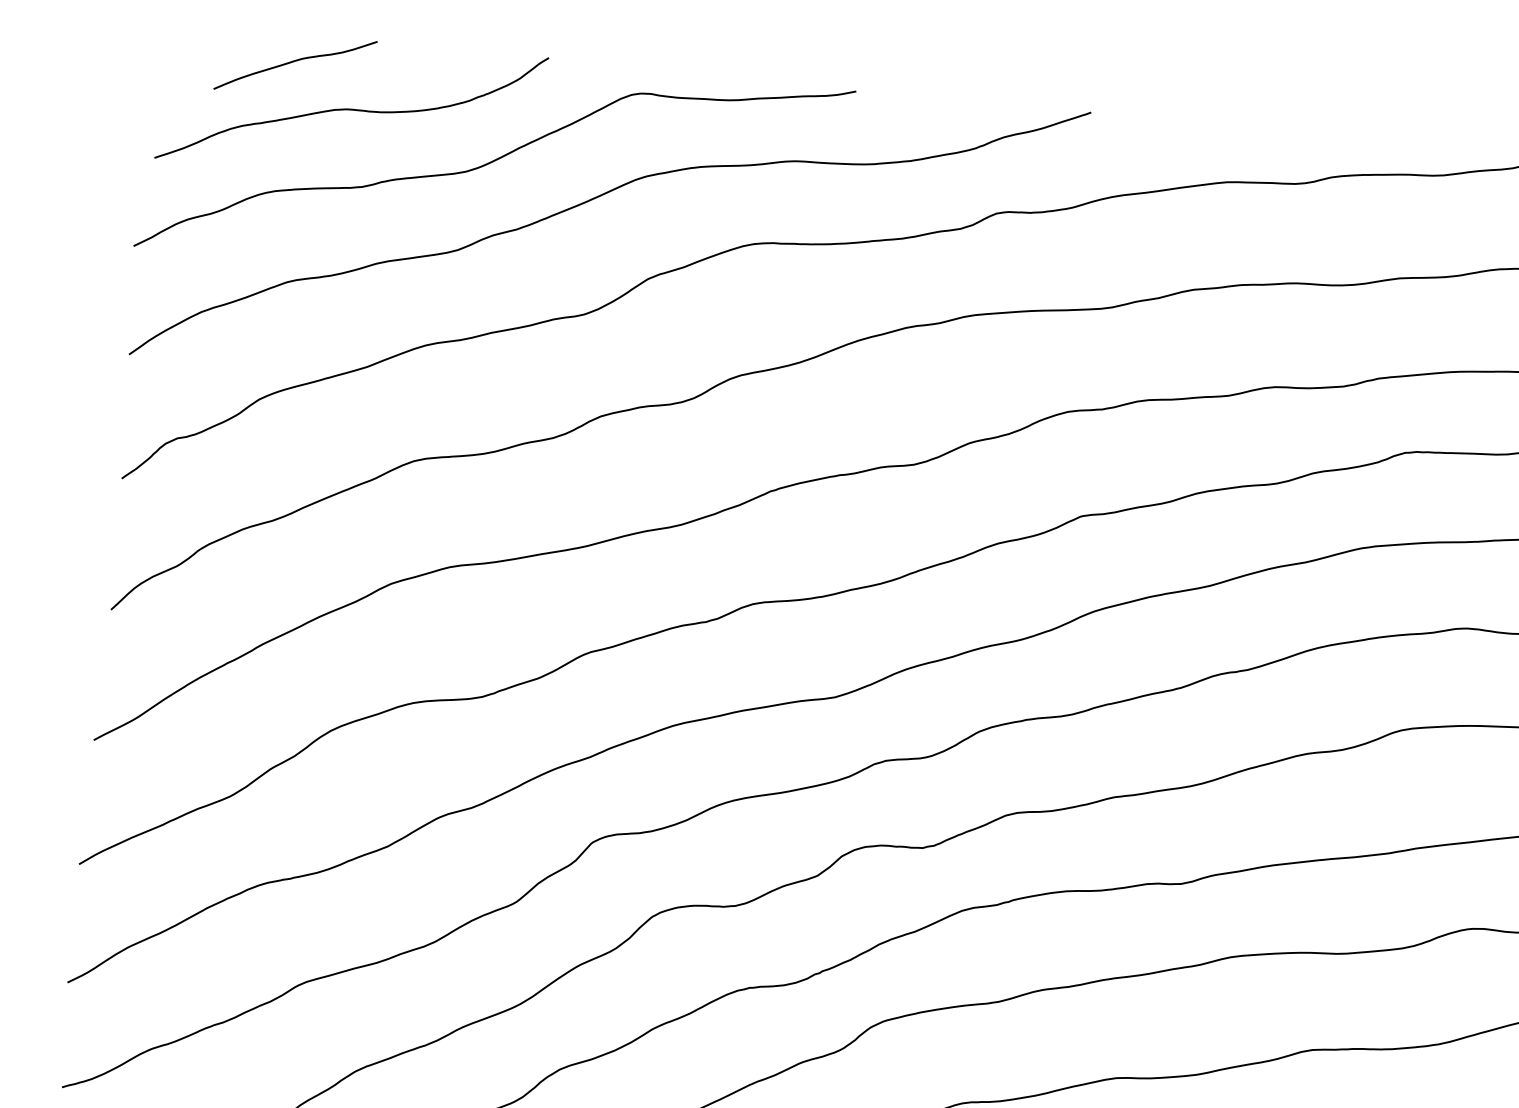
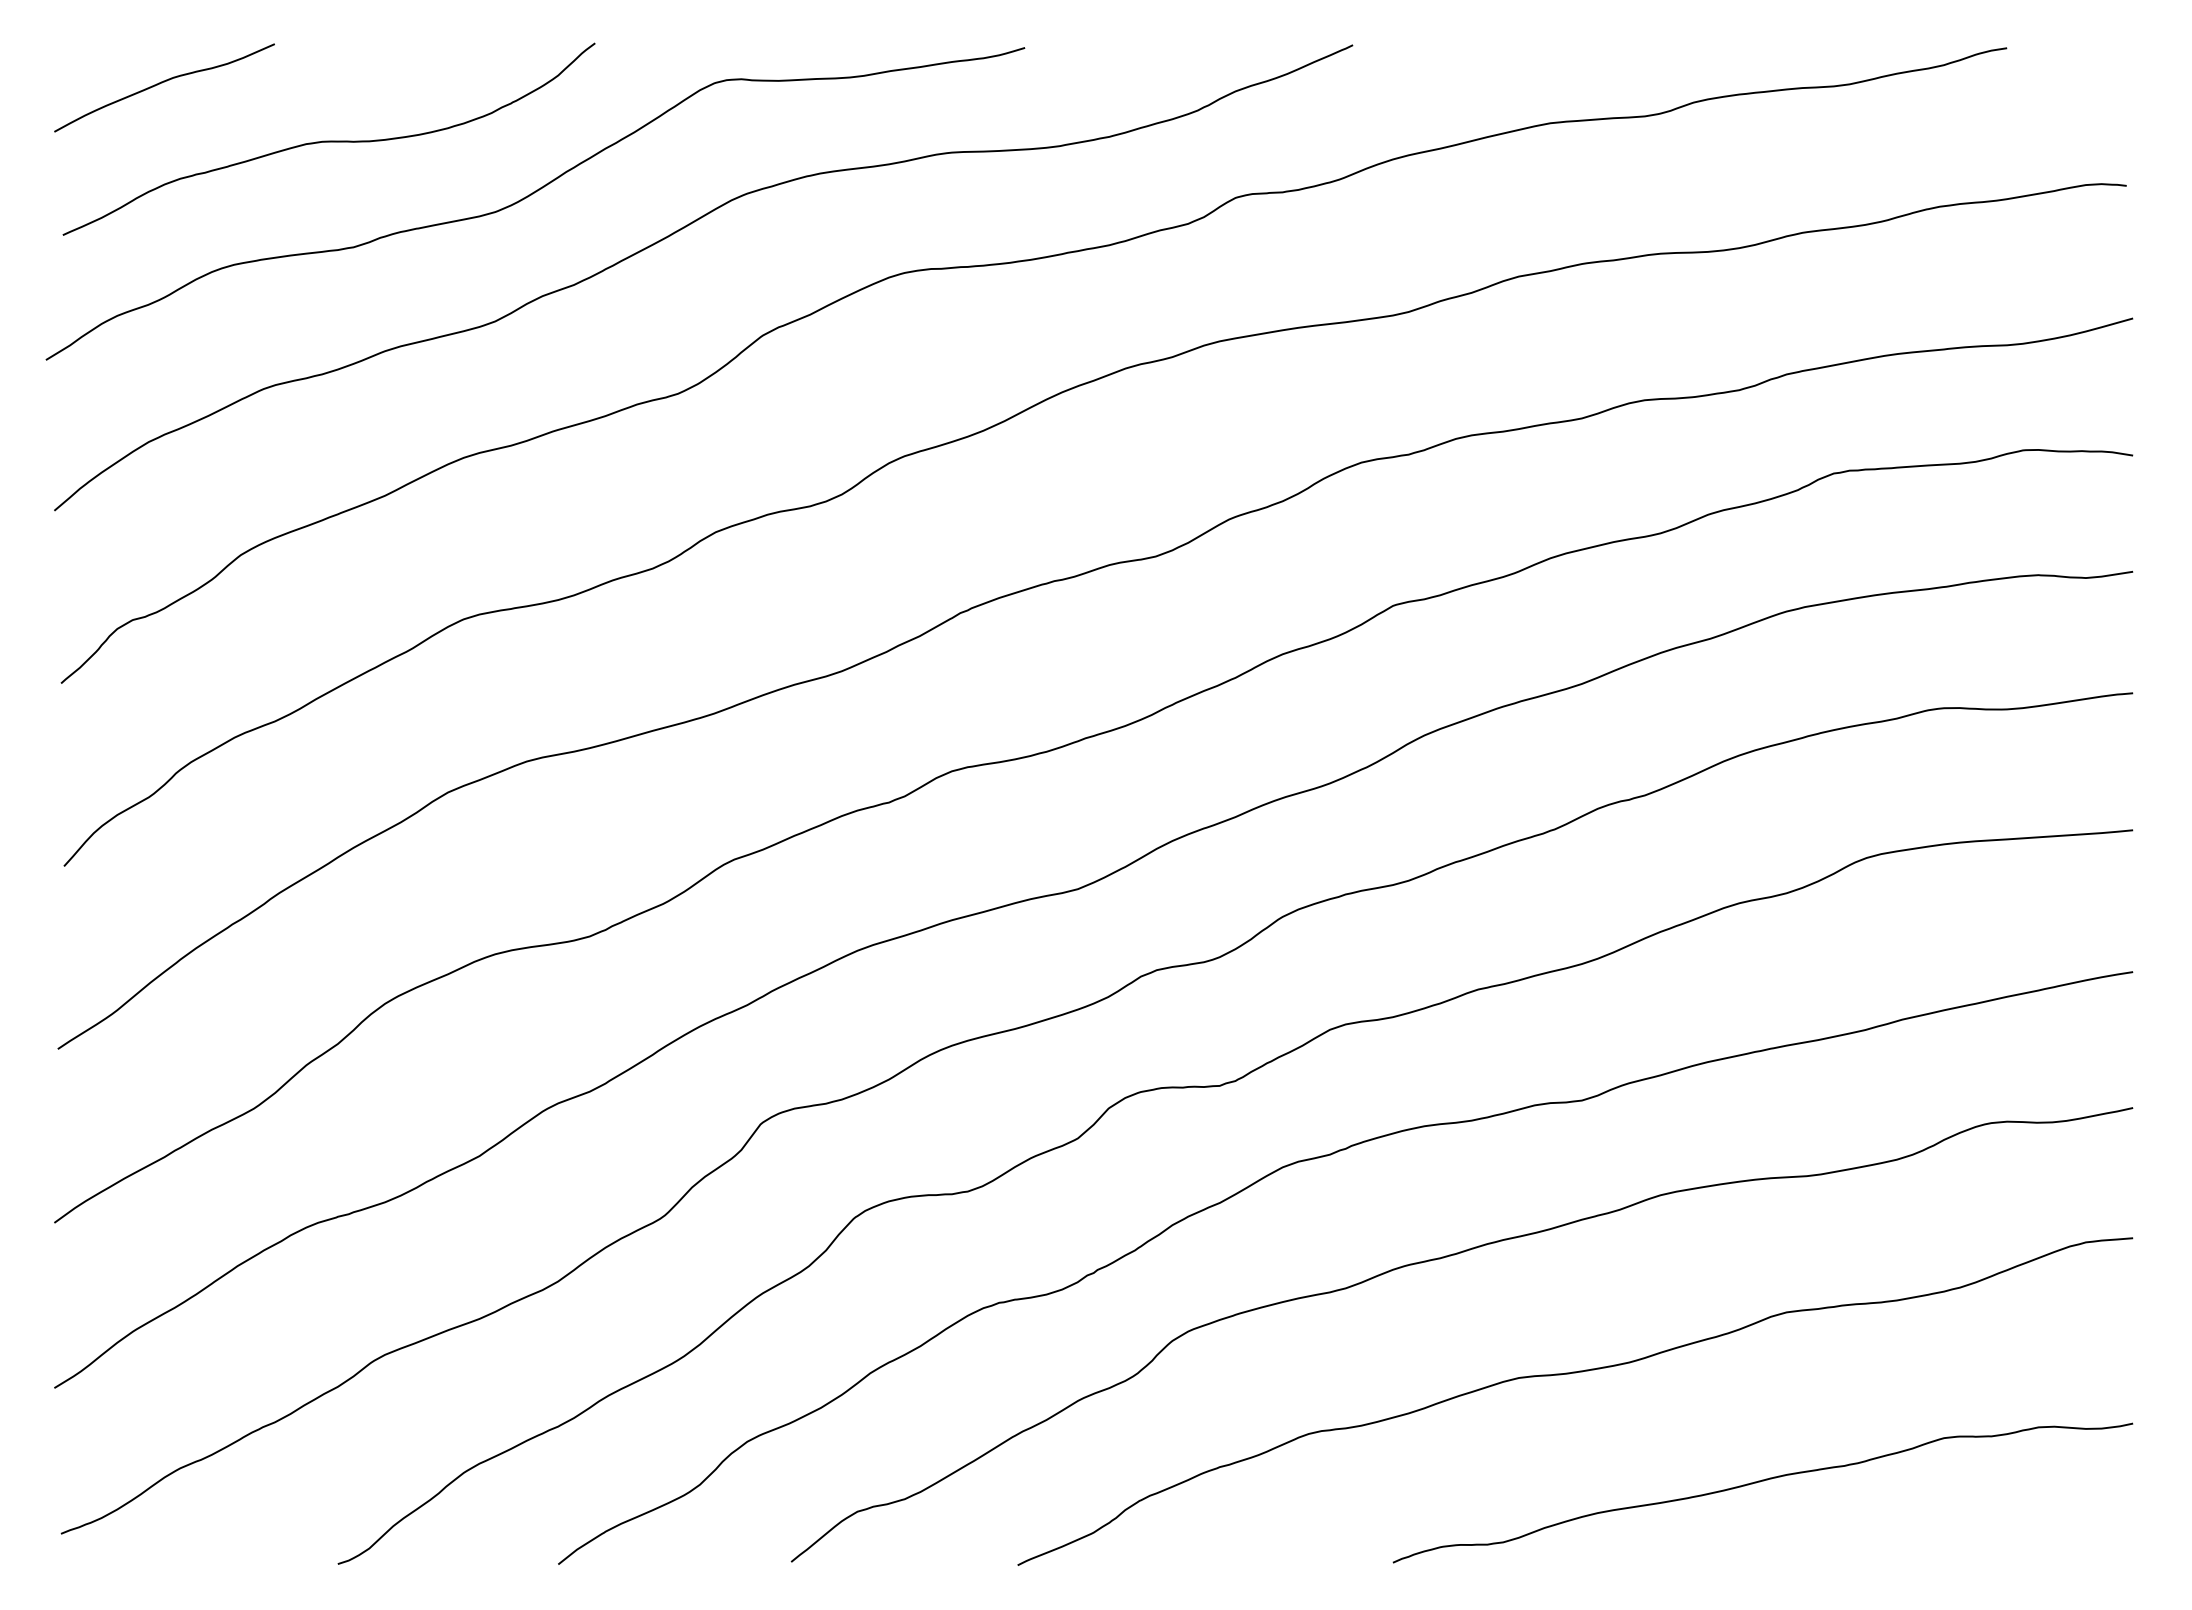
curve: (294, 62) -> (162, 83), moved

